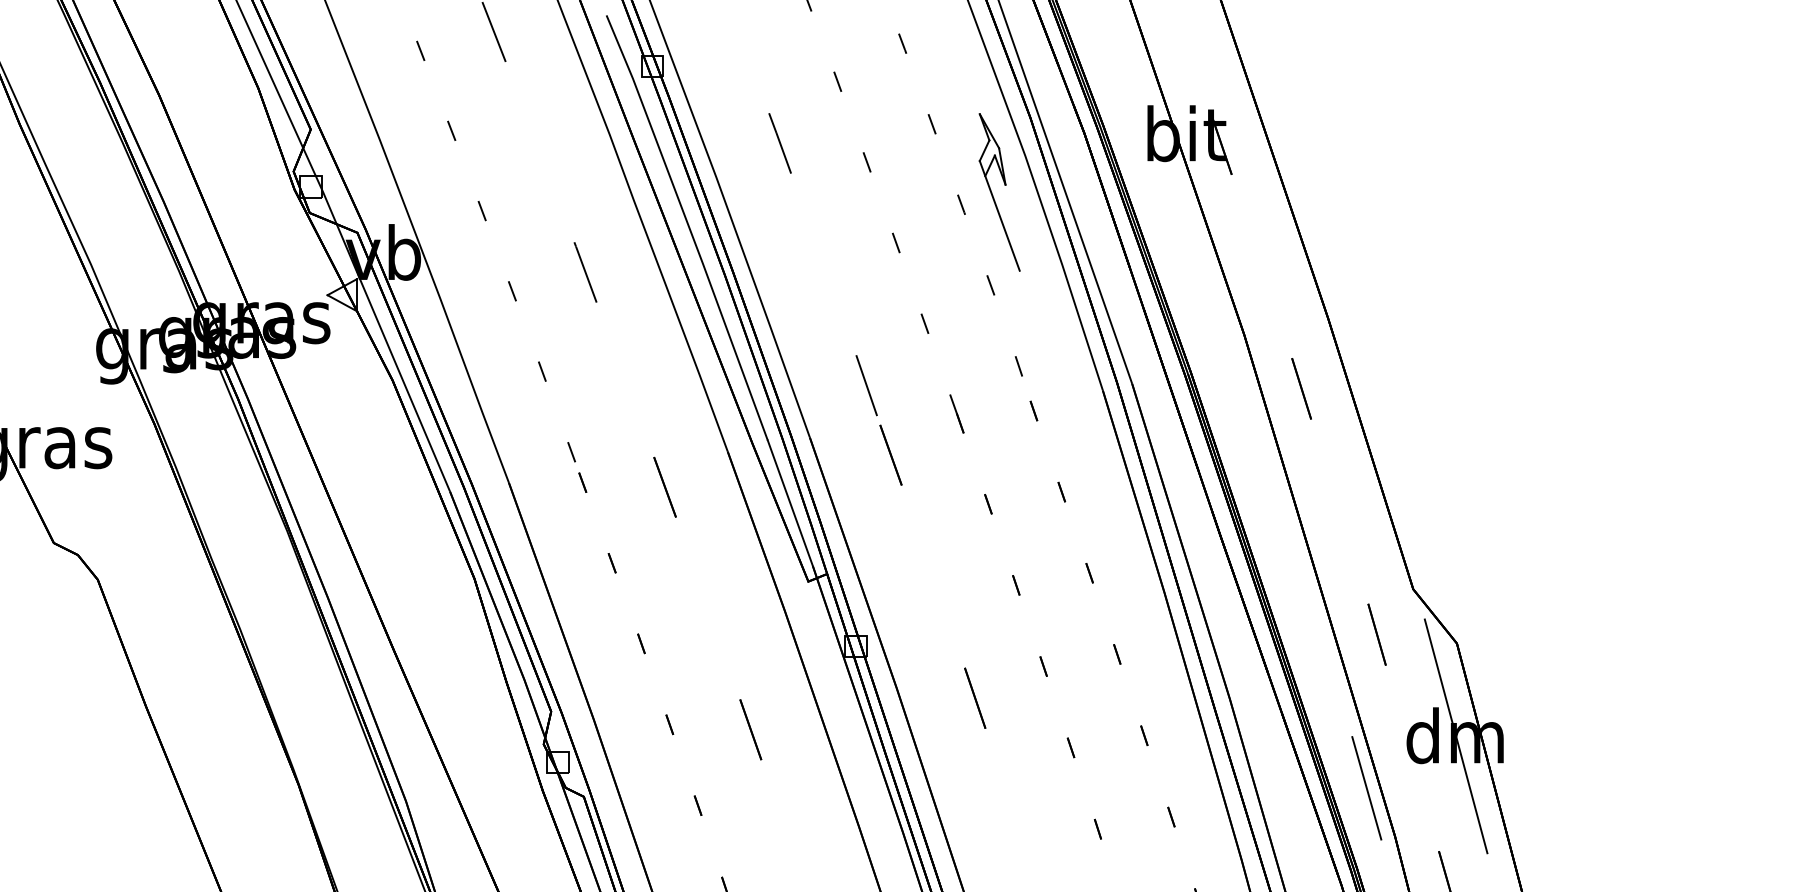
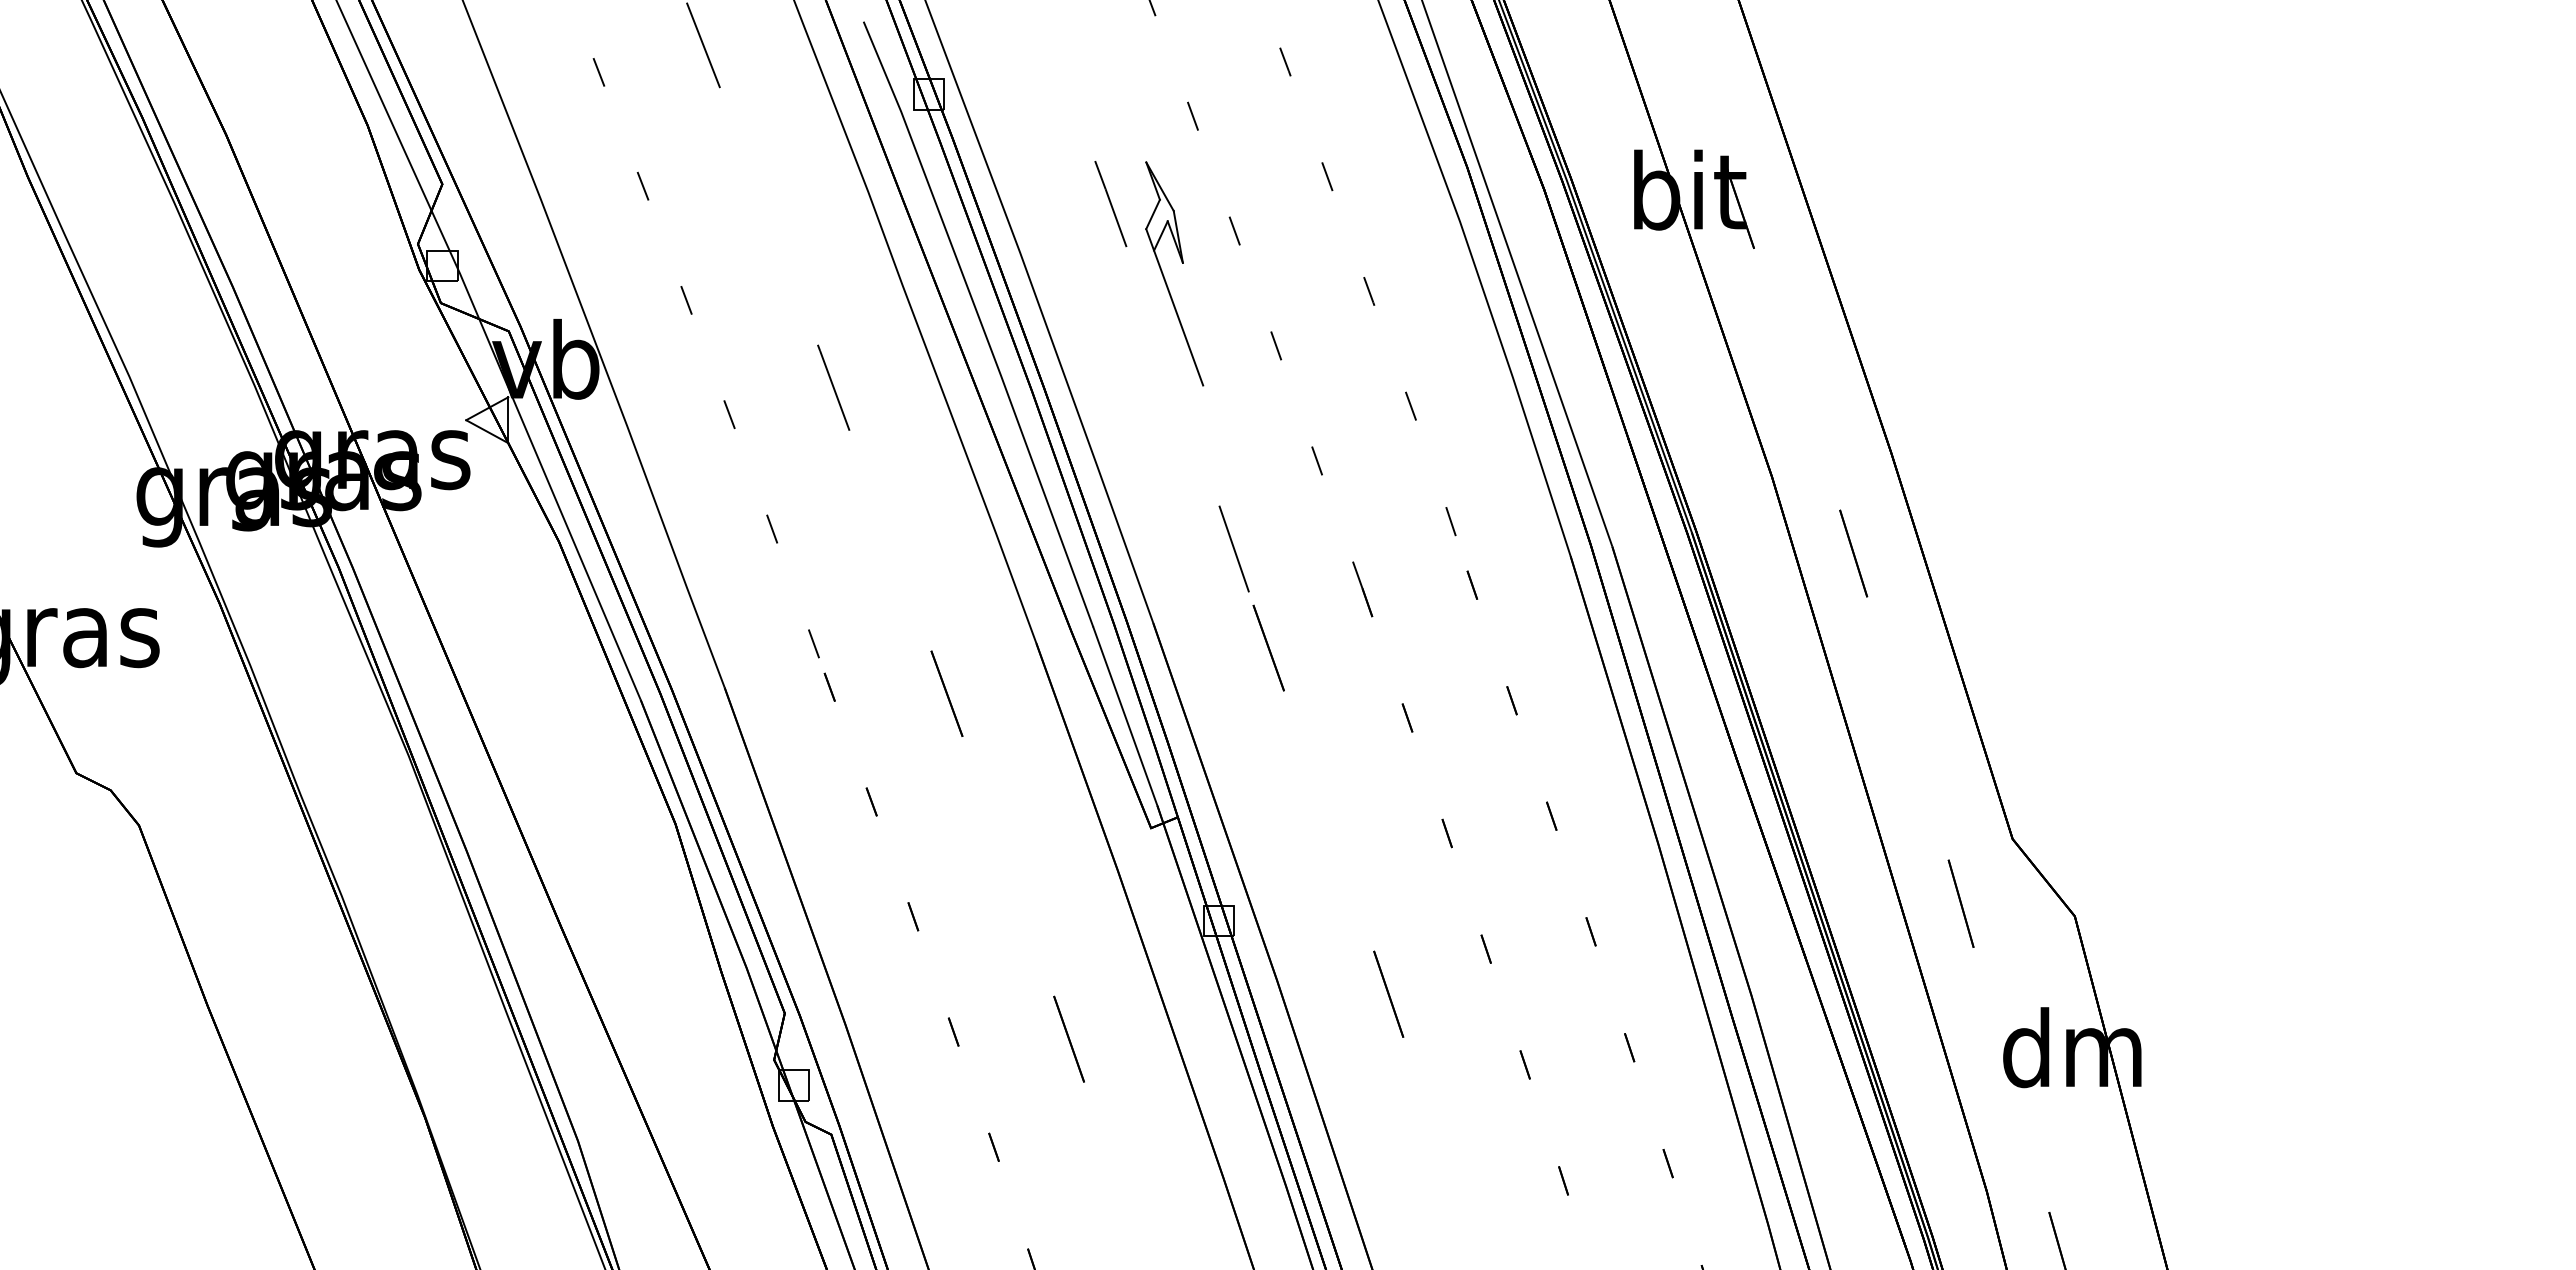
part: (992, 193) -> (1164, 275), moved
line: (1455, 736) -> (2073, 1048), removed
line: (1366, 788) -> (1945, 1122), removed

